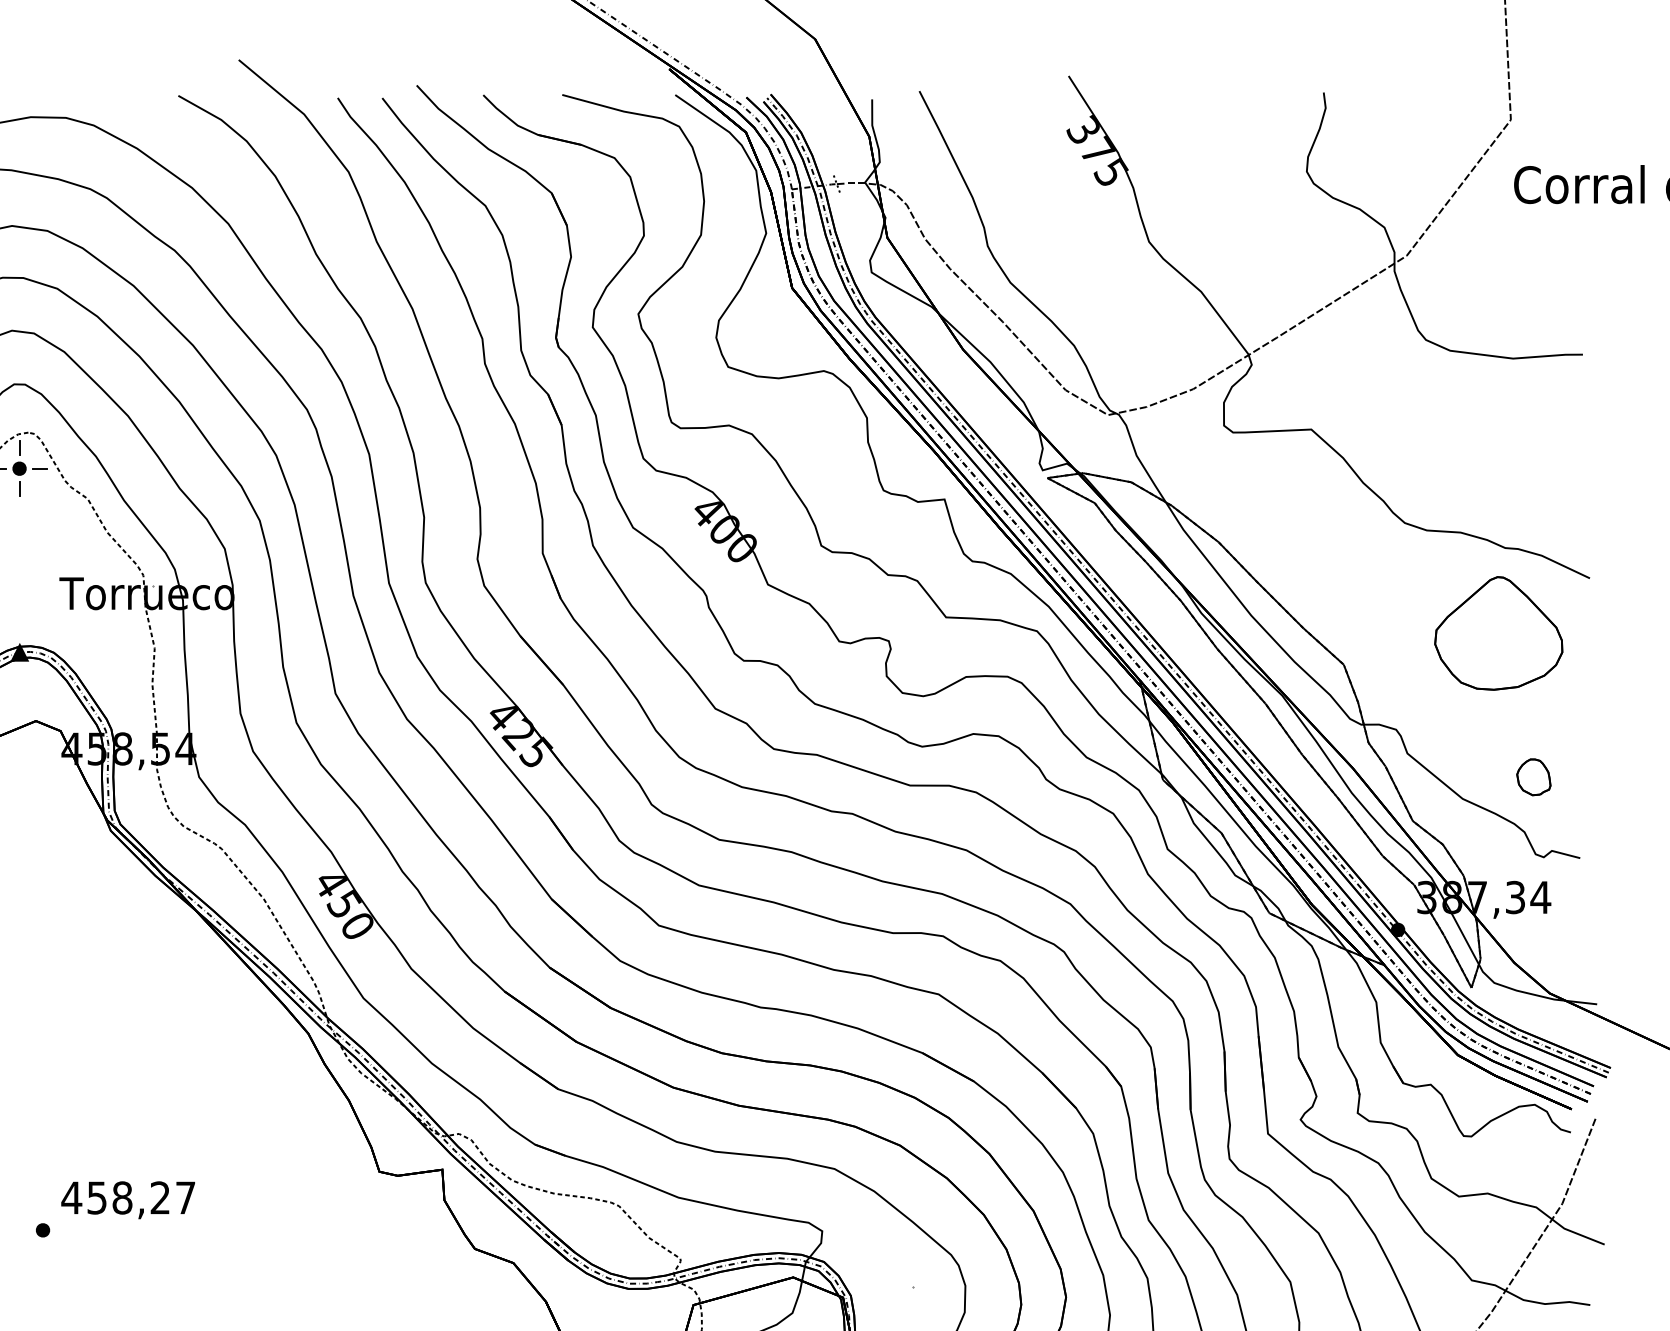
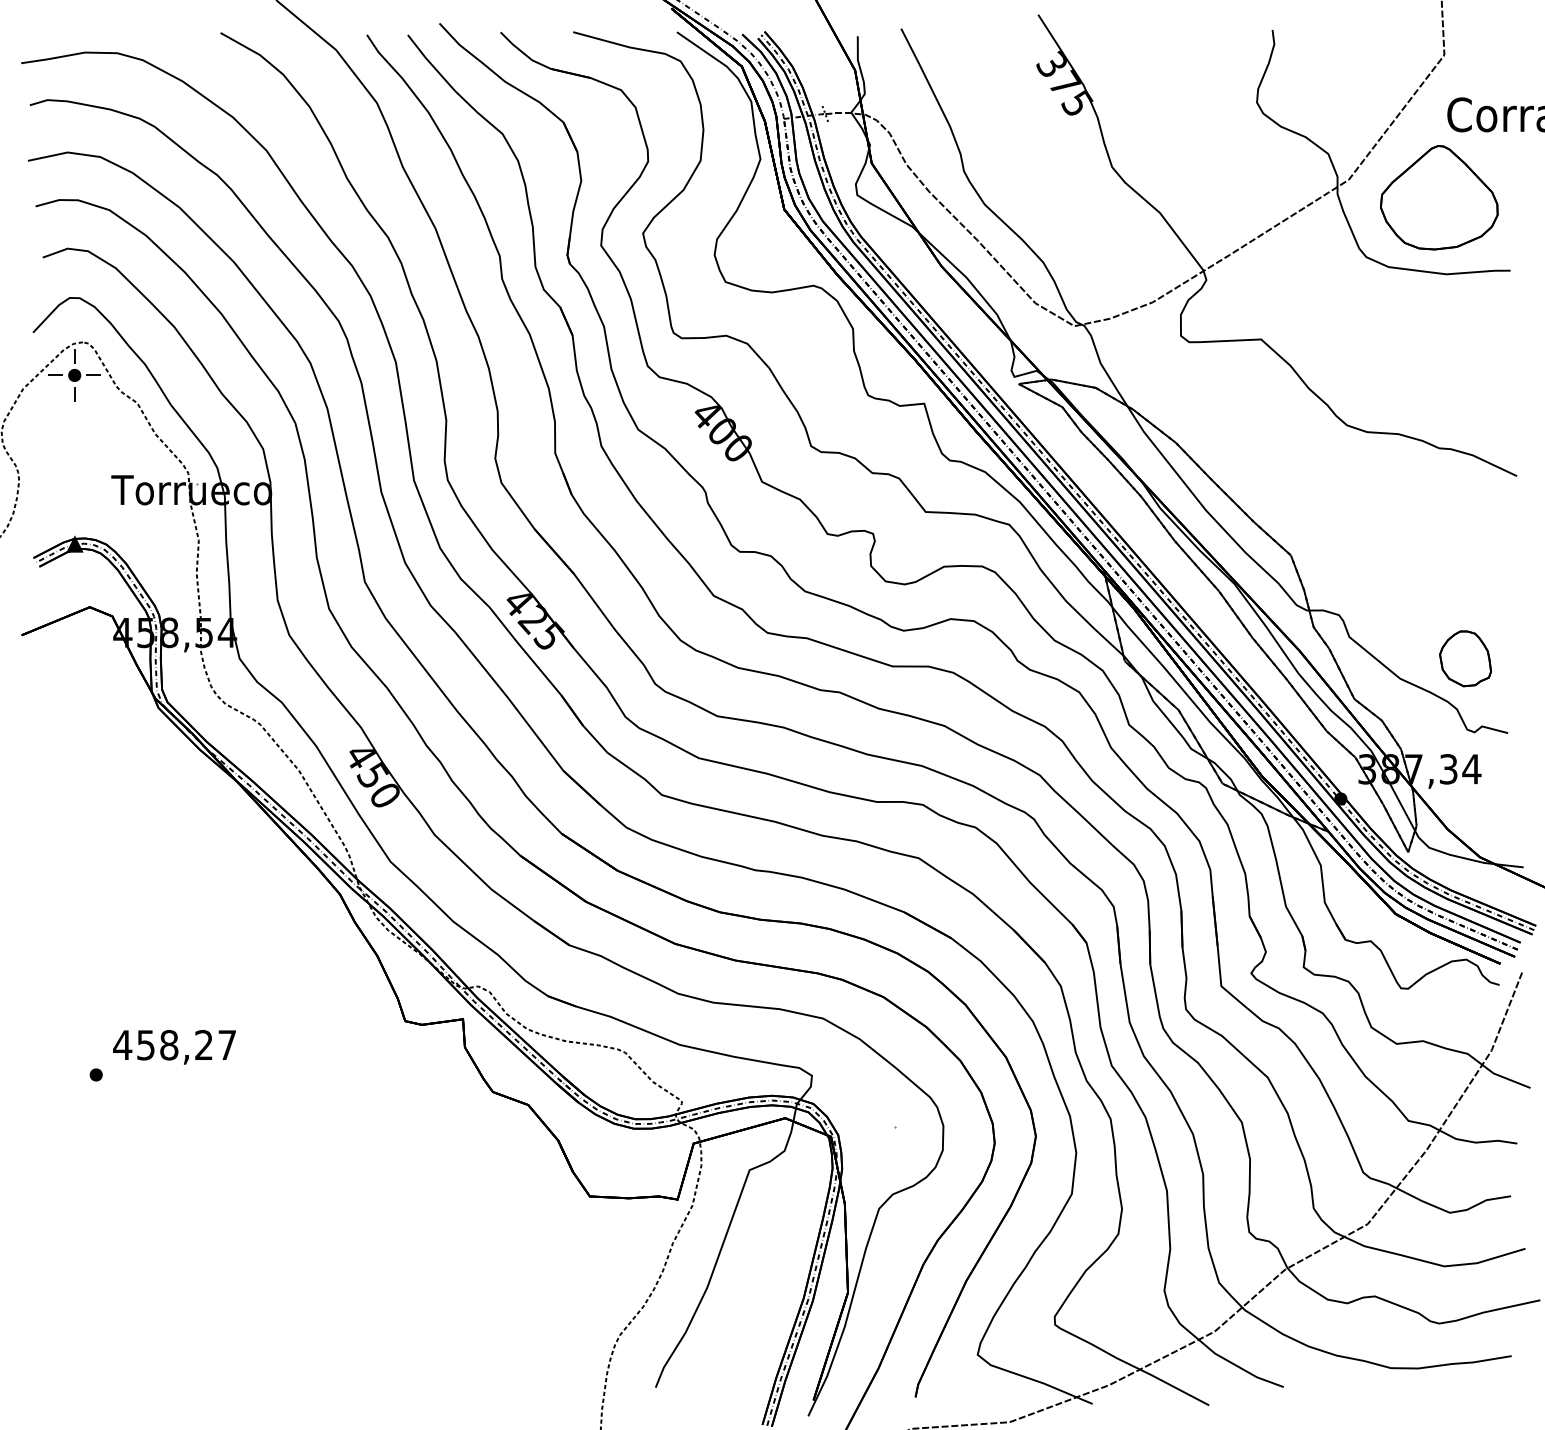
part: (1497, 633) -> (1438, 197), moved
part: (1533, 776) -> (1465, 658), size x1.67

